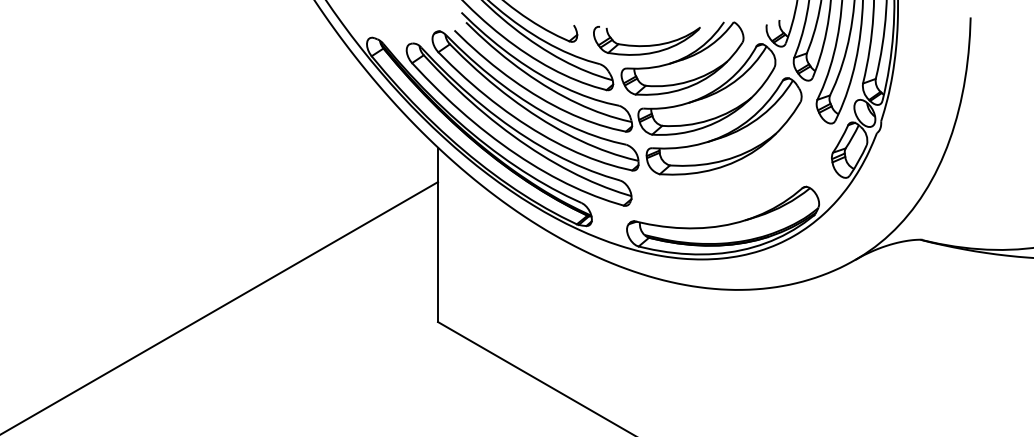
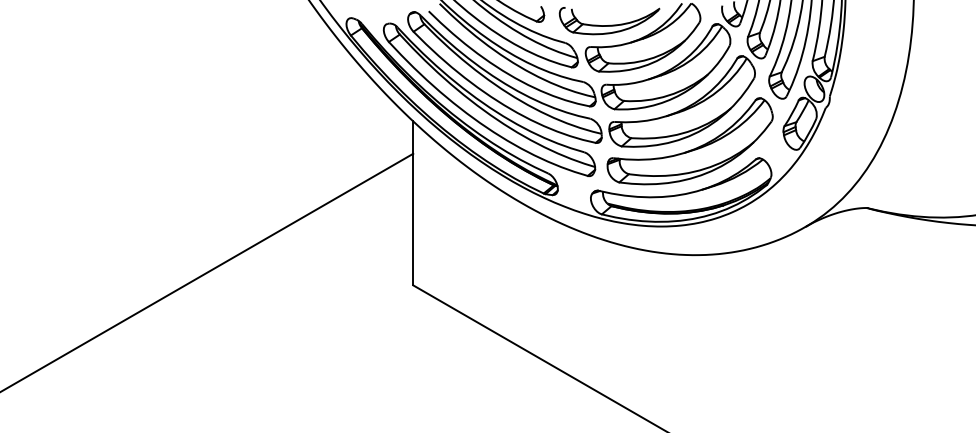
part: (736, 176) -> (693, 148), added

